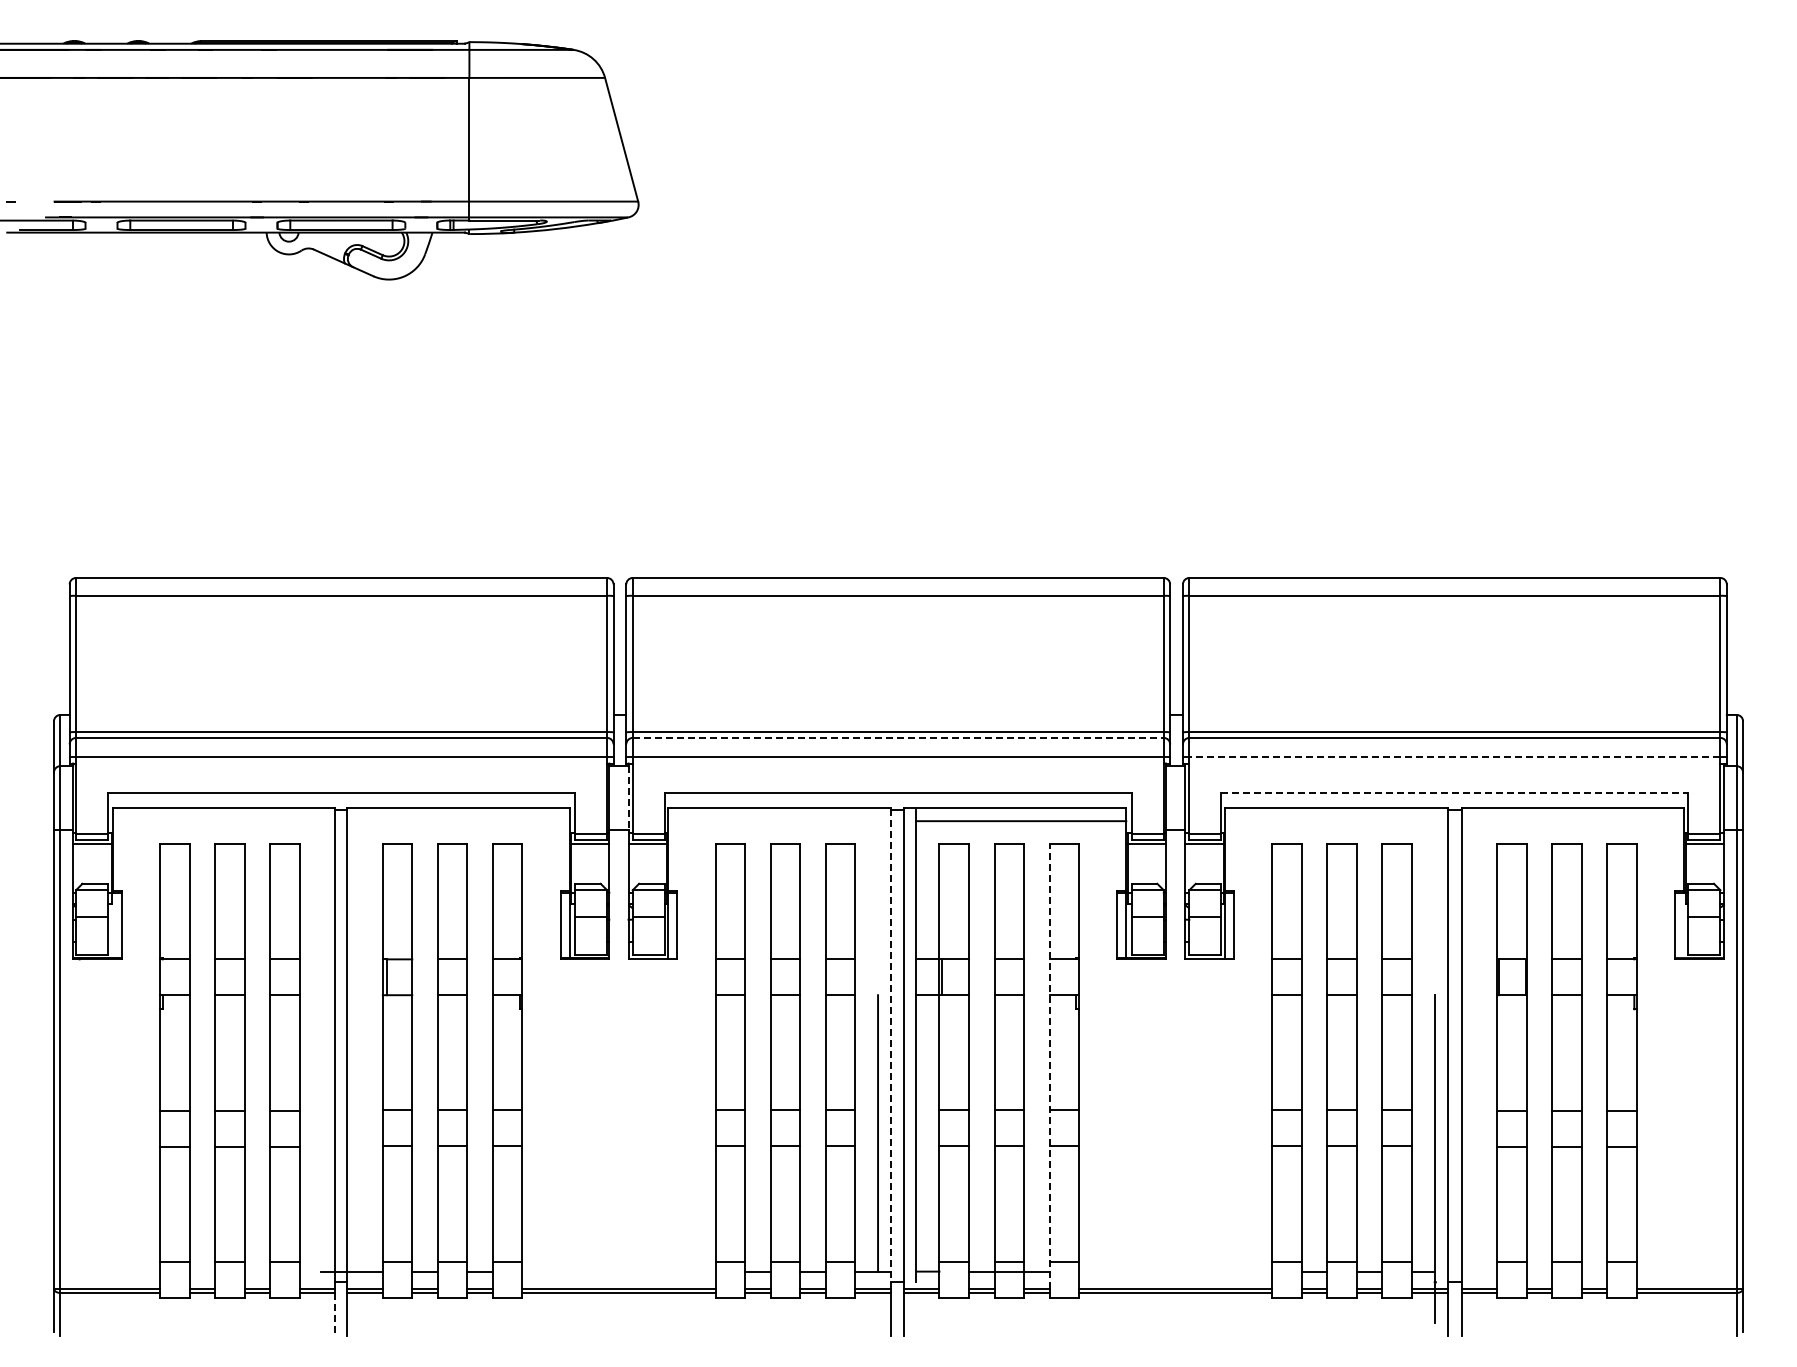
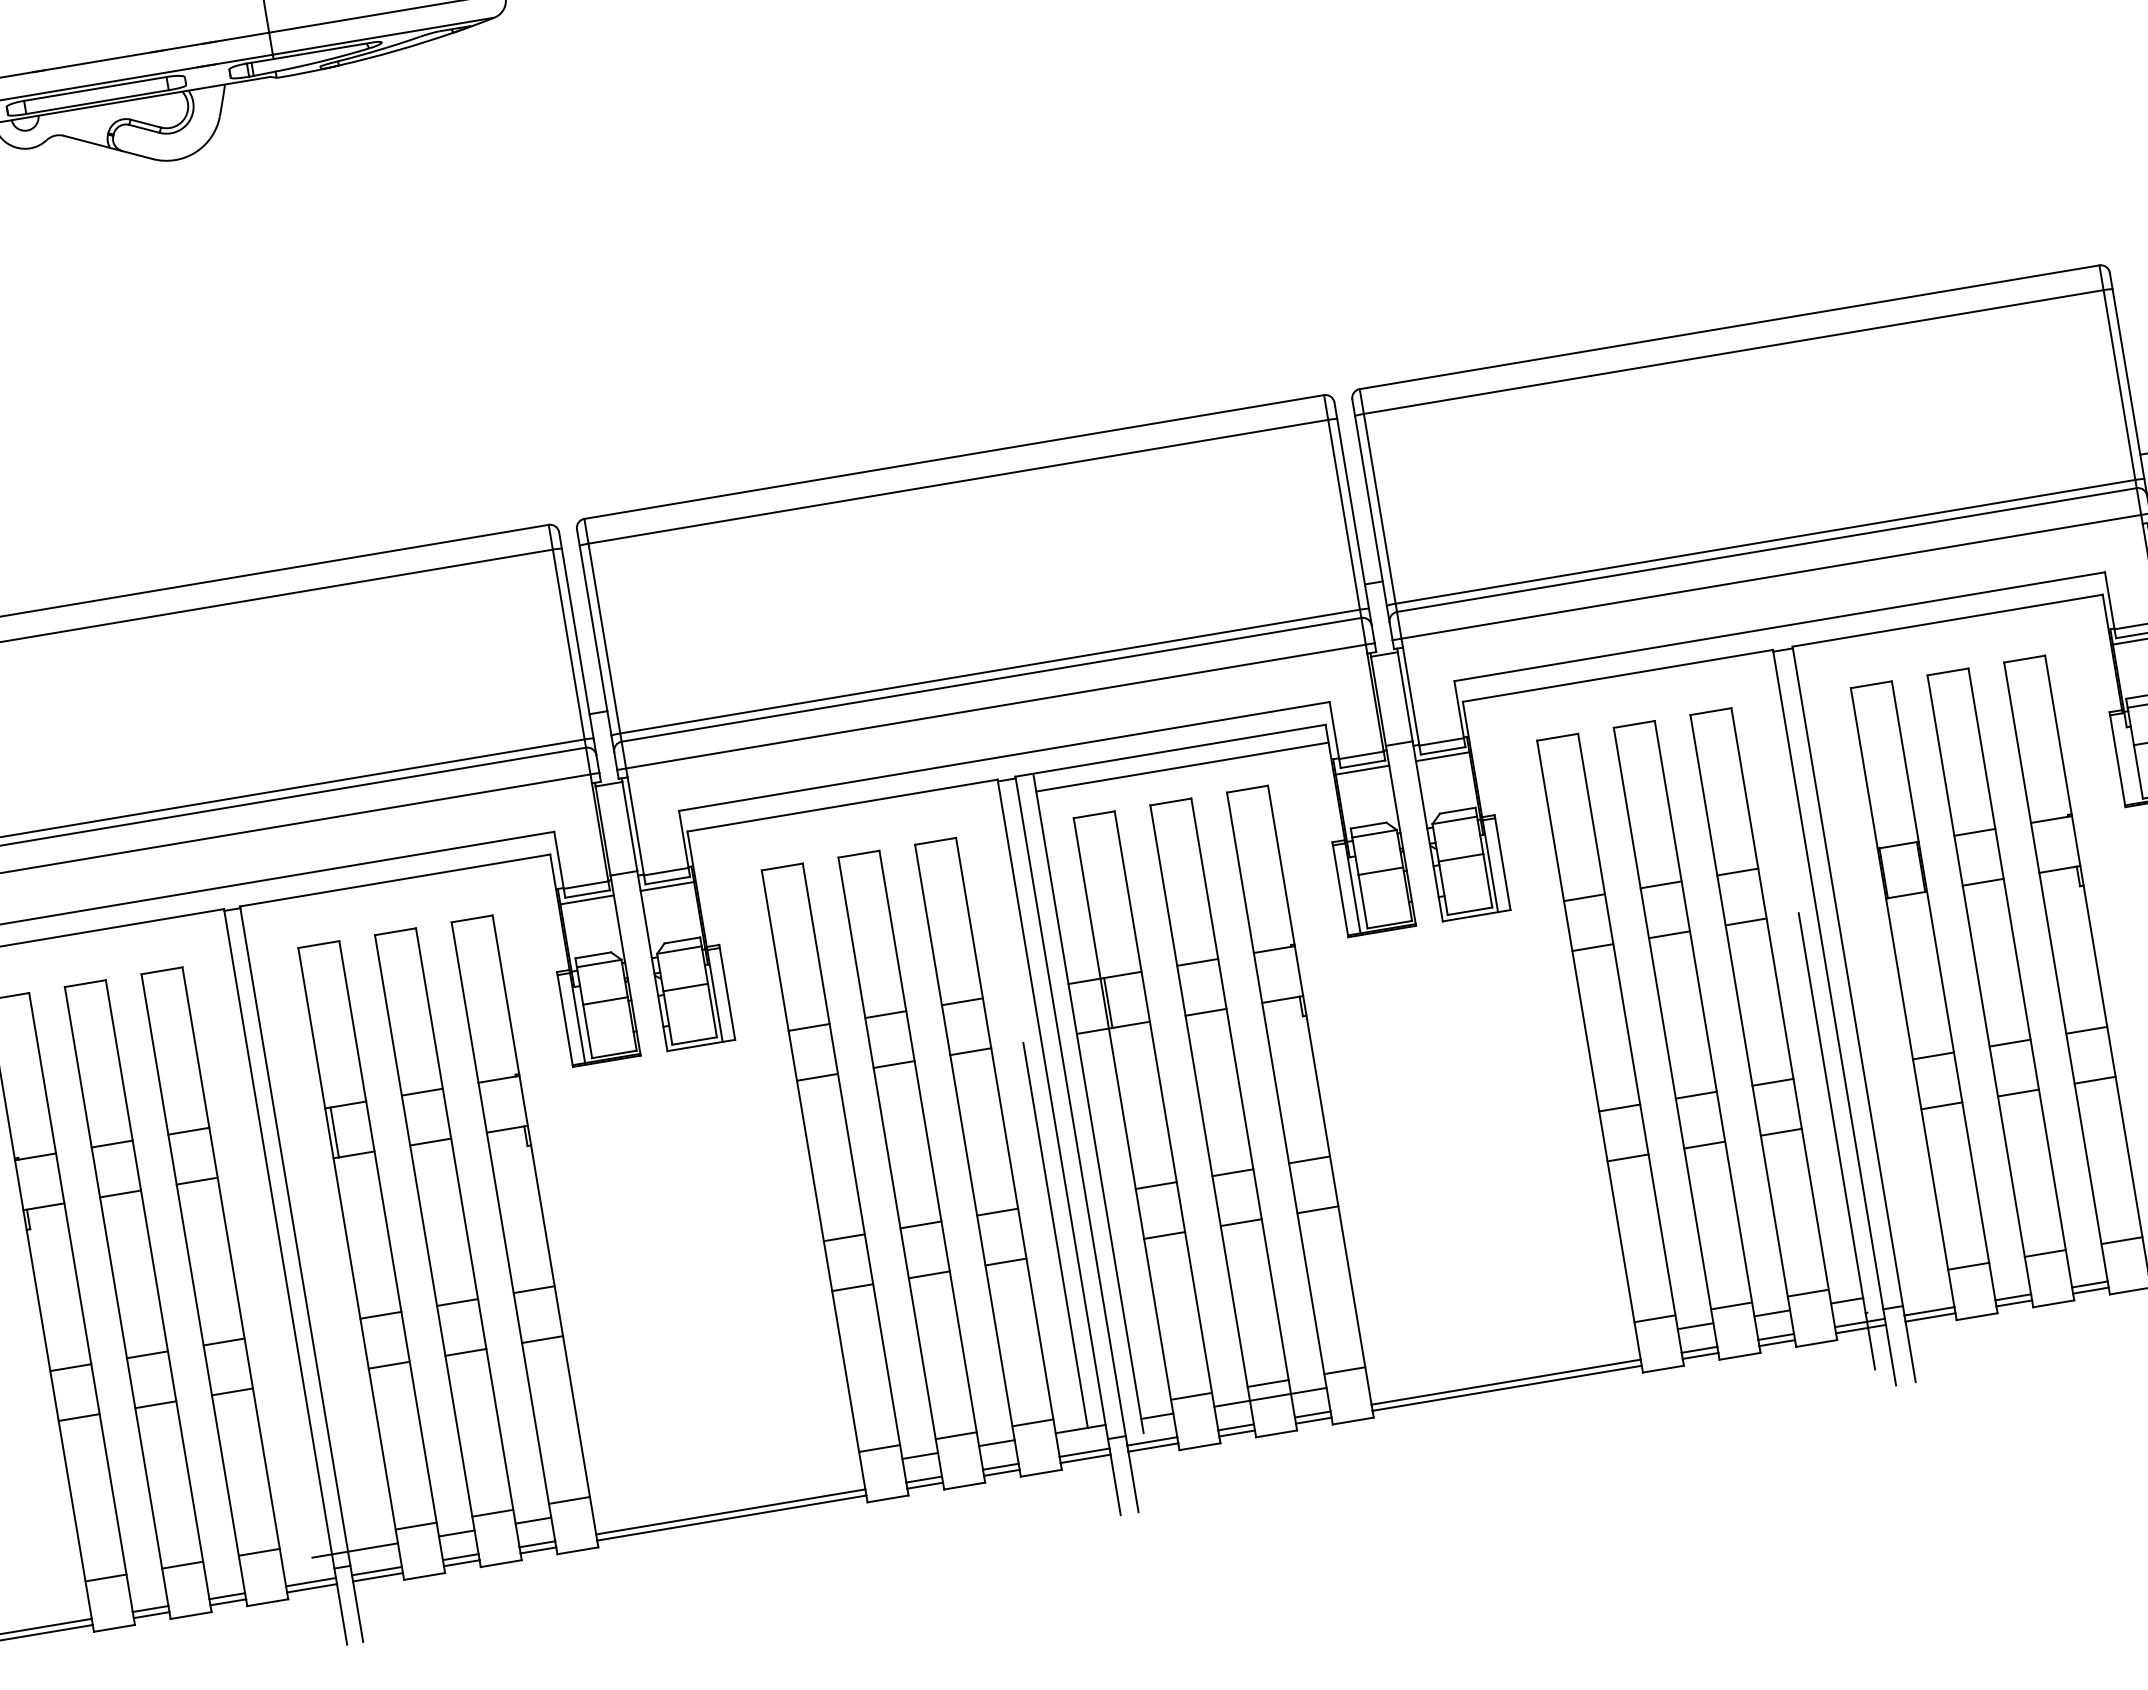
line: (898, 737) -> (991, 679), dashed -> solid
line: (1454, 757) -> (1770, 577), dashed -> solid
line: (1454, 792) -> (1779, 626), dashed -> solid
line: (628, 798) -> (629, 827), dashed -> solid
line: (890, 1047) -> (1052, 1112), dashed -> solid
line: (1049, 1065) -> (1278, 1100), dashed -> solid
line: (335, 1314) -> (342, 1614), dashed -> solid

